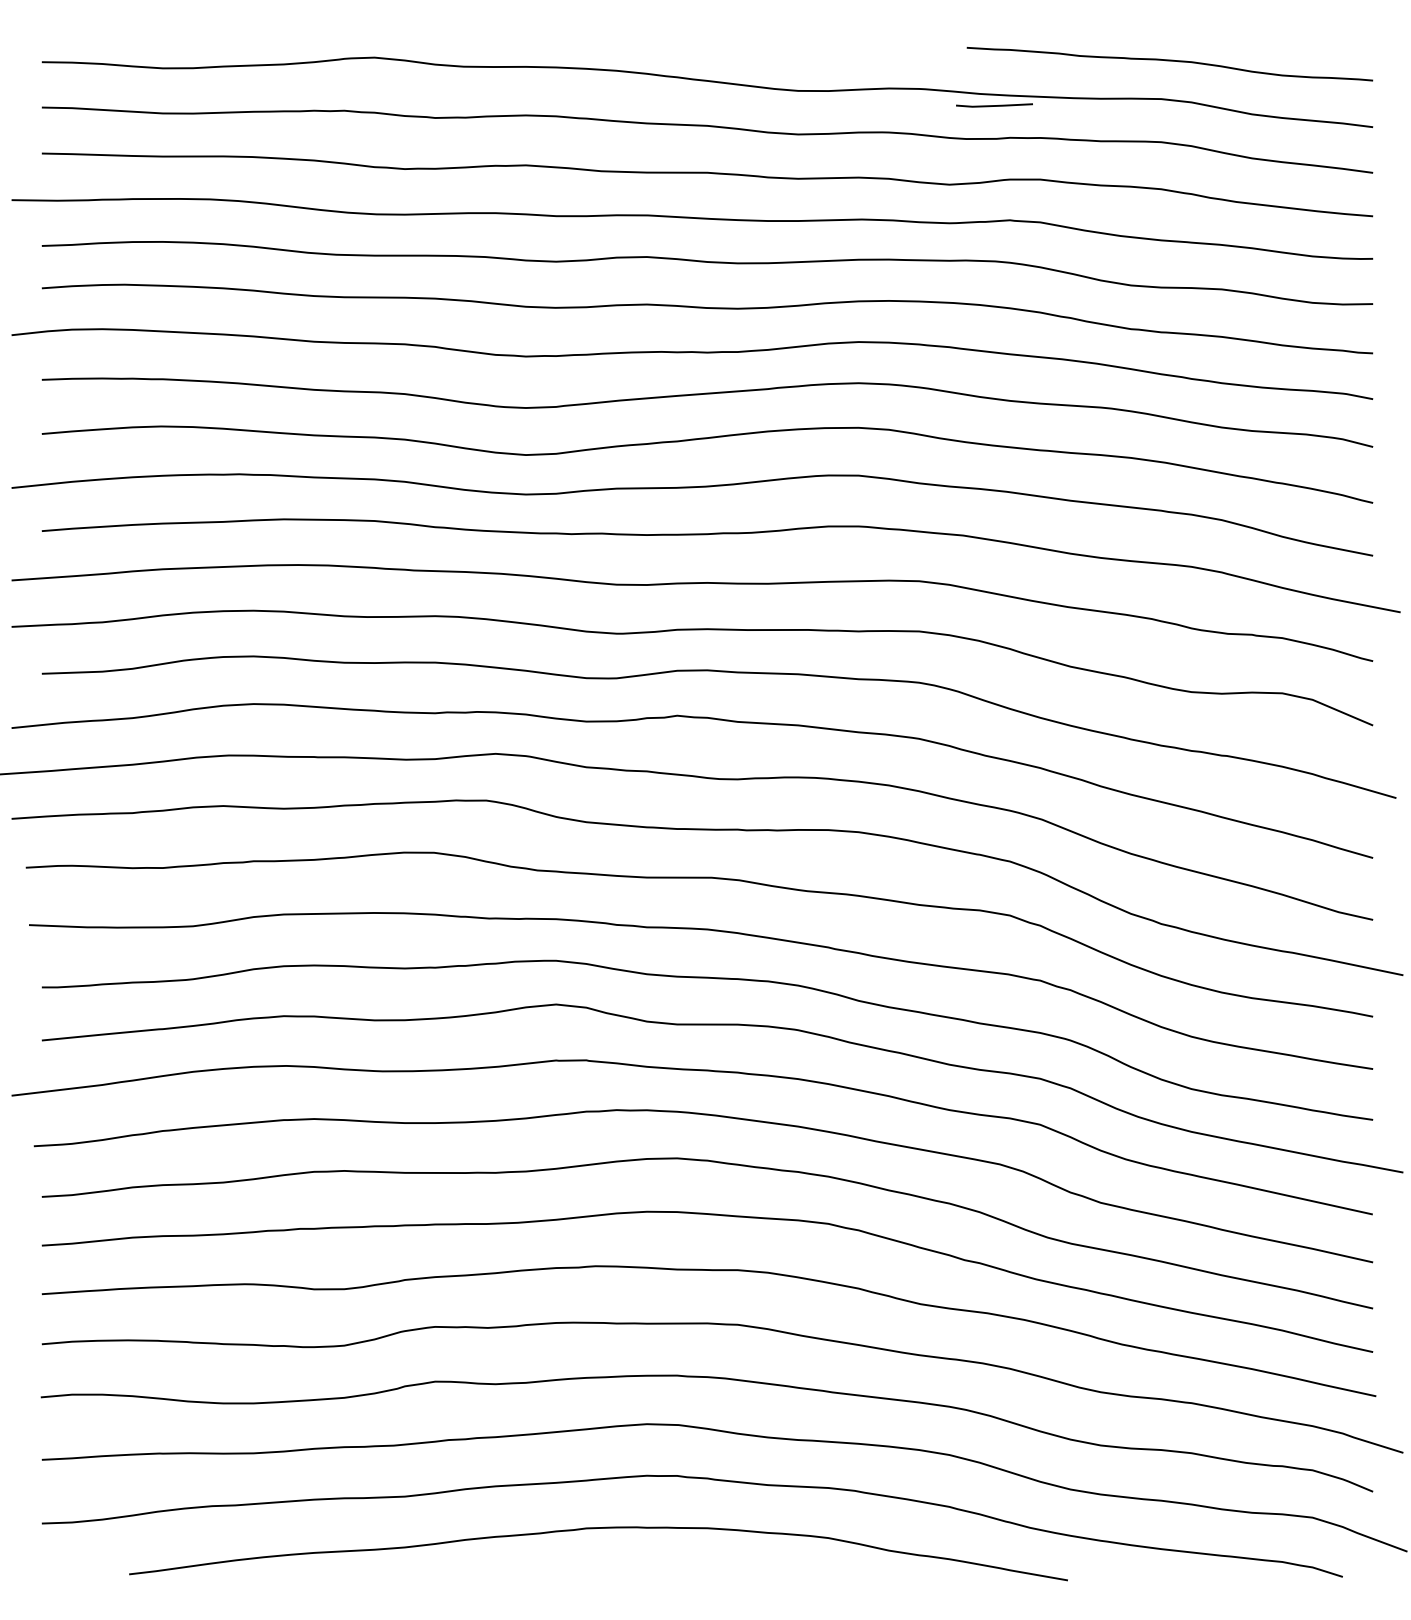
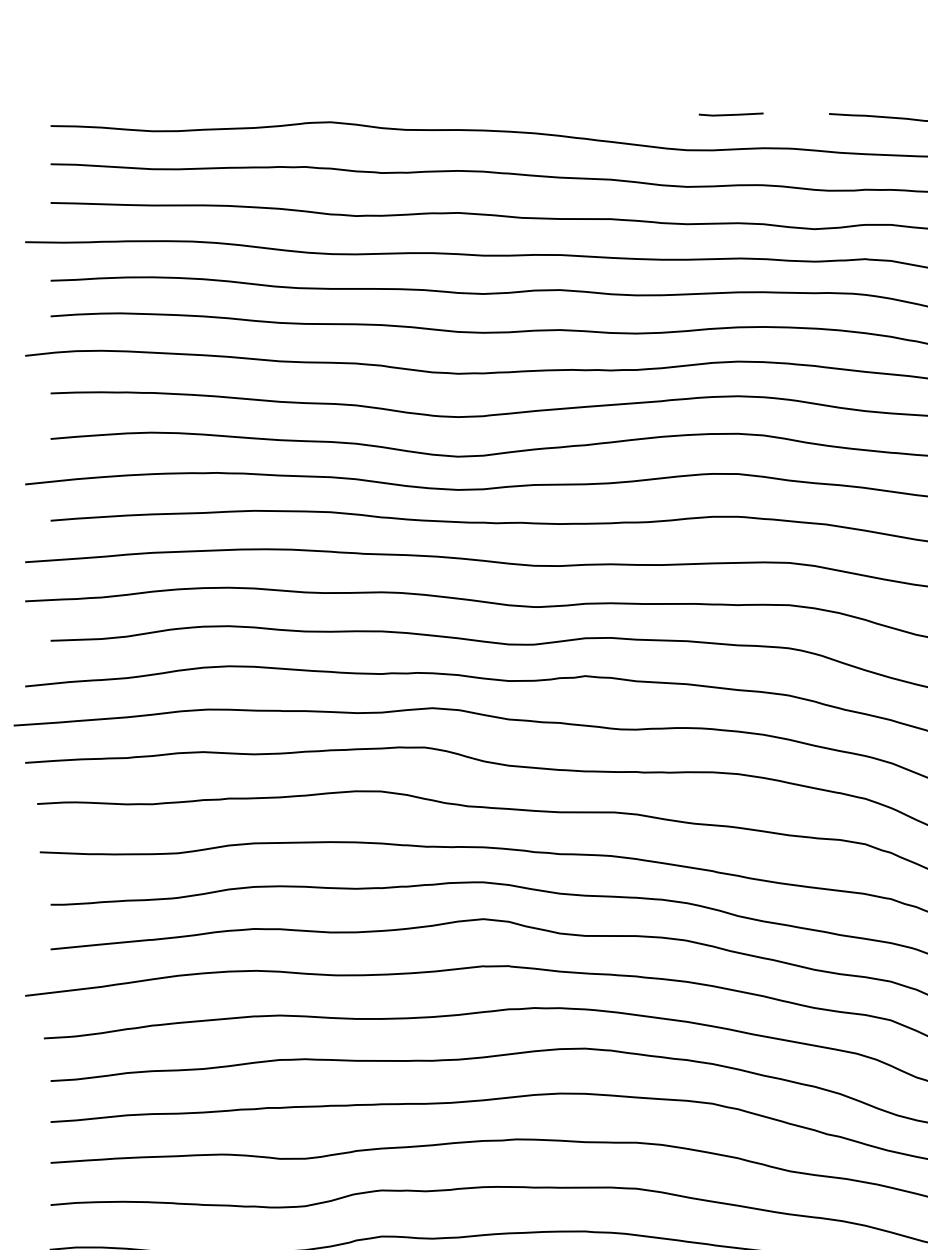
line: (994, 105) -> (731, 114), moved

